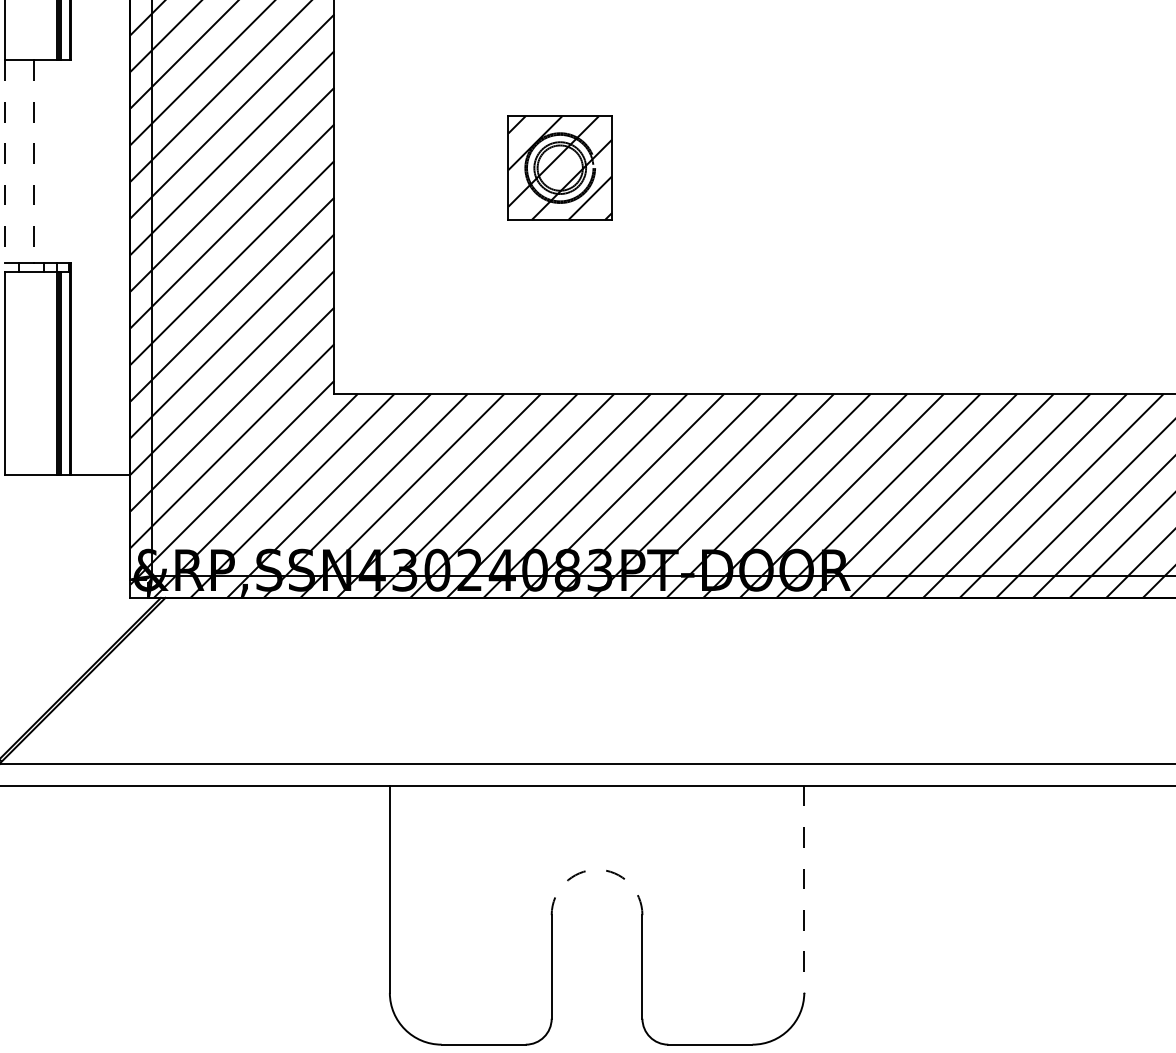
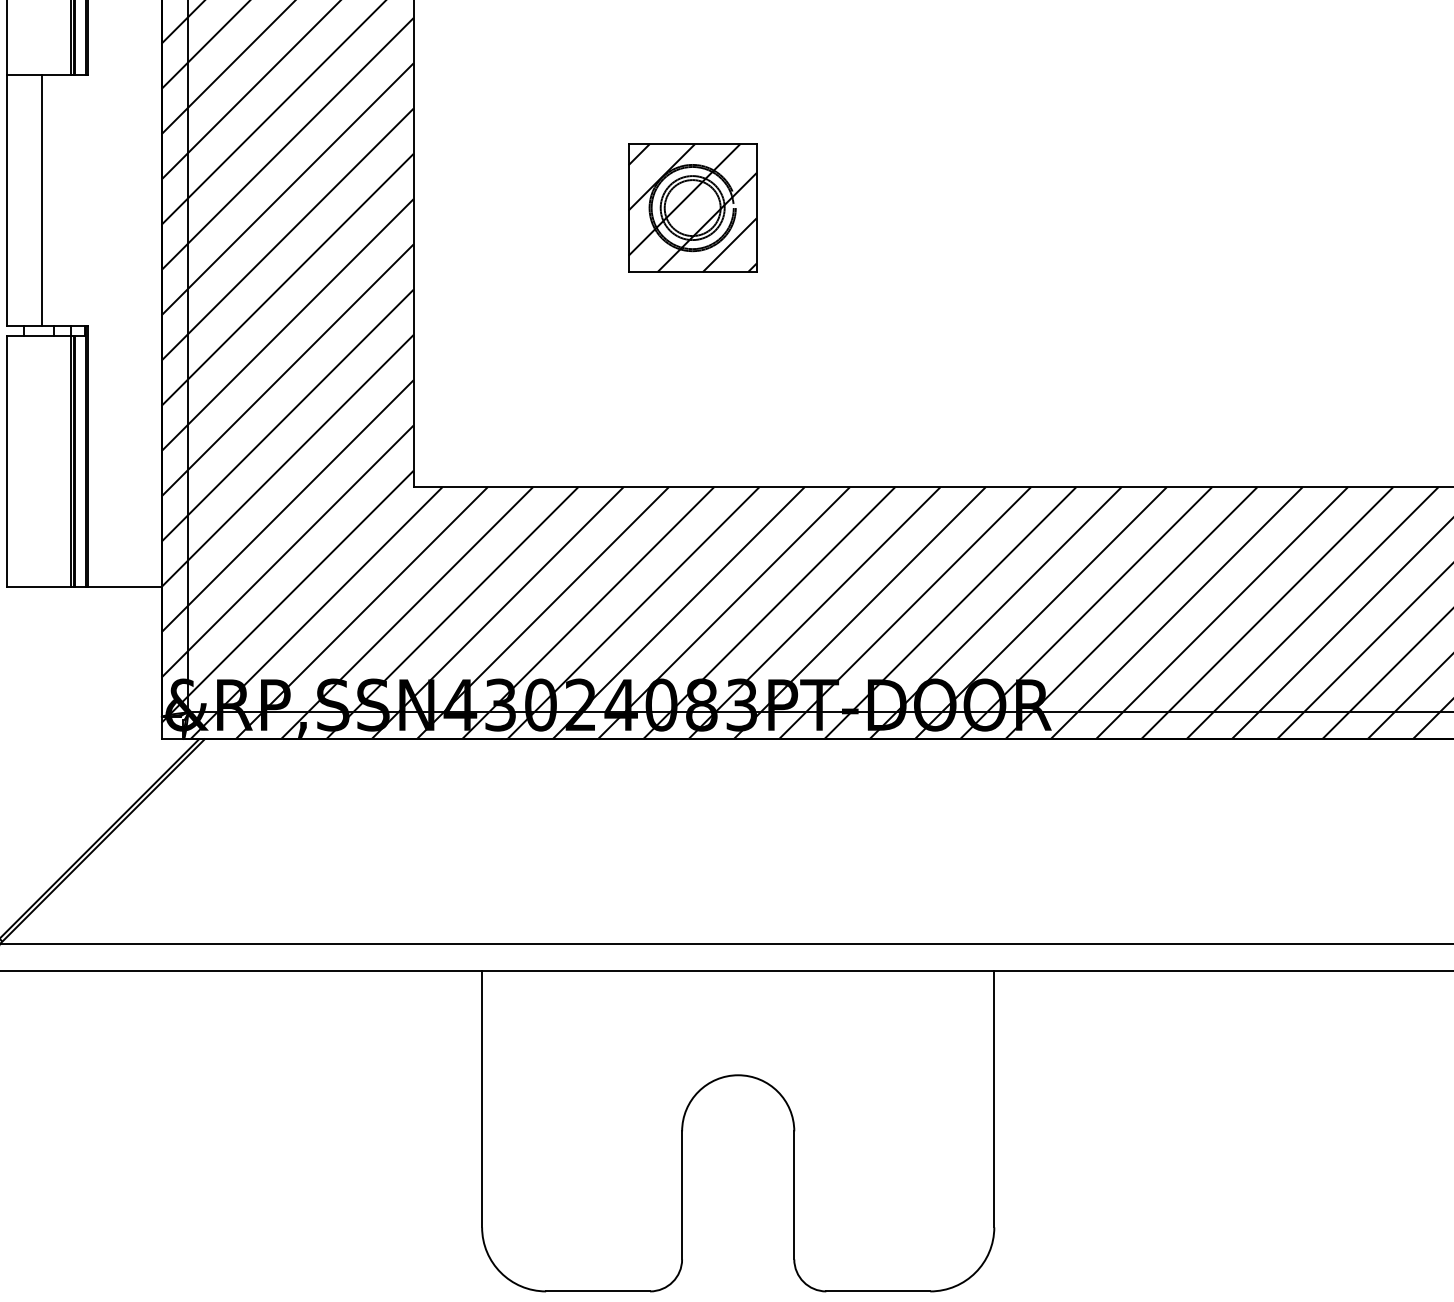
line: (5, 162) -> (6, 200), dashed -> solid
line: (33, 162) -> (41, 200), dashed -> solid
arc: (597, 869) -> (738, 1075), dashed -> solid
line: (804, 889) -> (994, 1099), dashed -> solid

